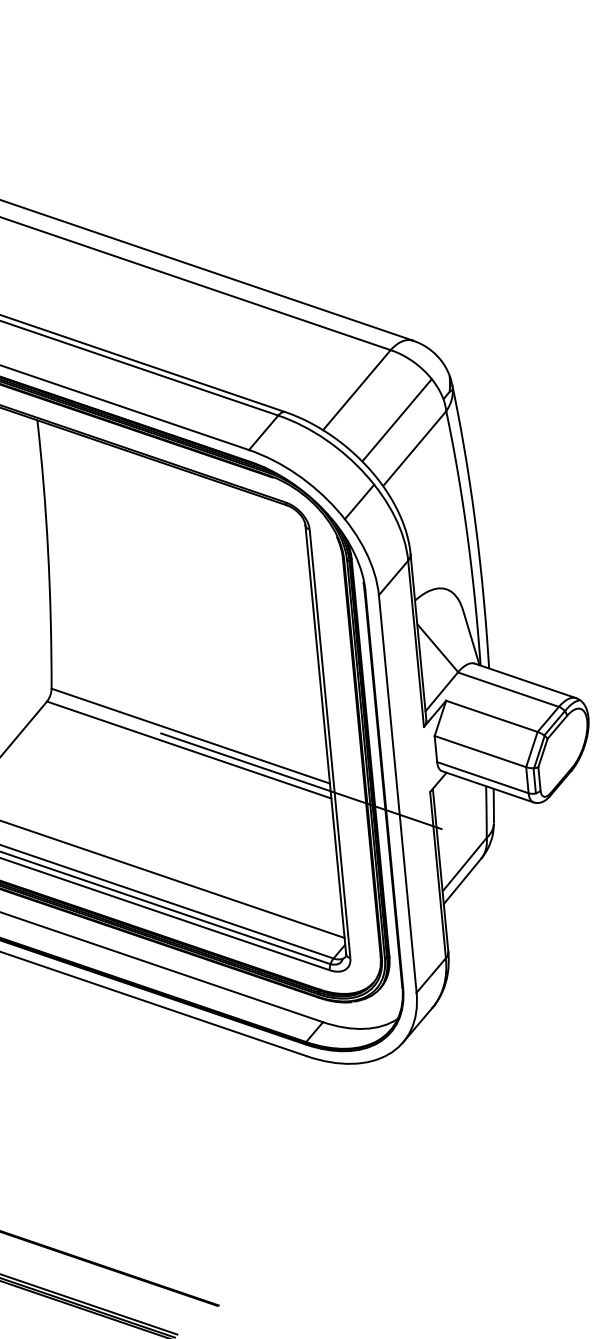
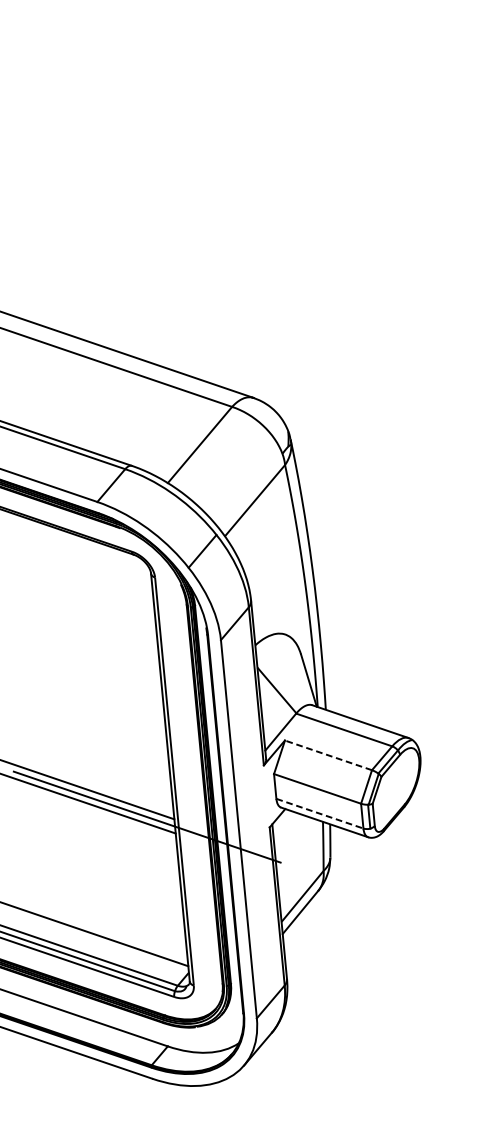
line: (396, 420) -> (237, 473), removed
line: (491, 716) -> (328, 755), solid -> dashed
line: (483, 777) -> (320, 813), solid -> dashed

